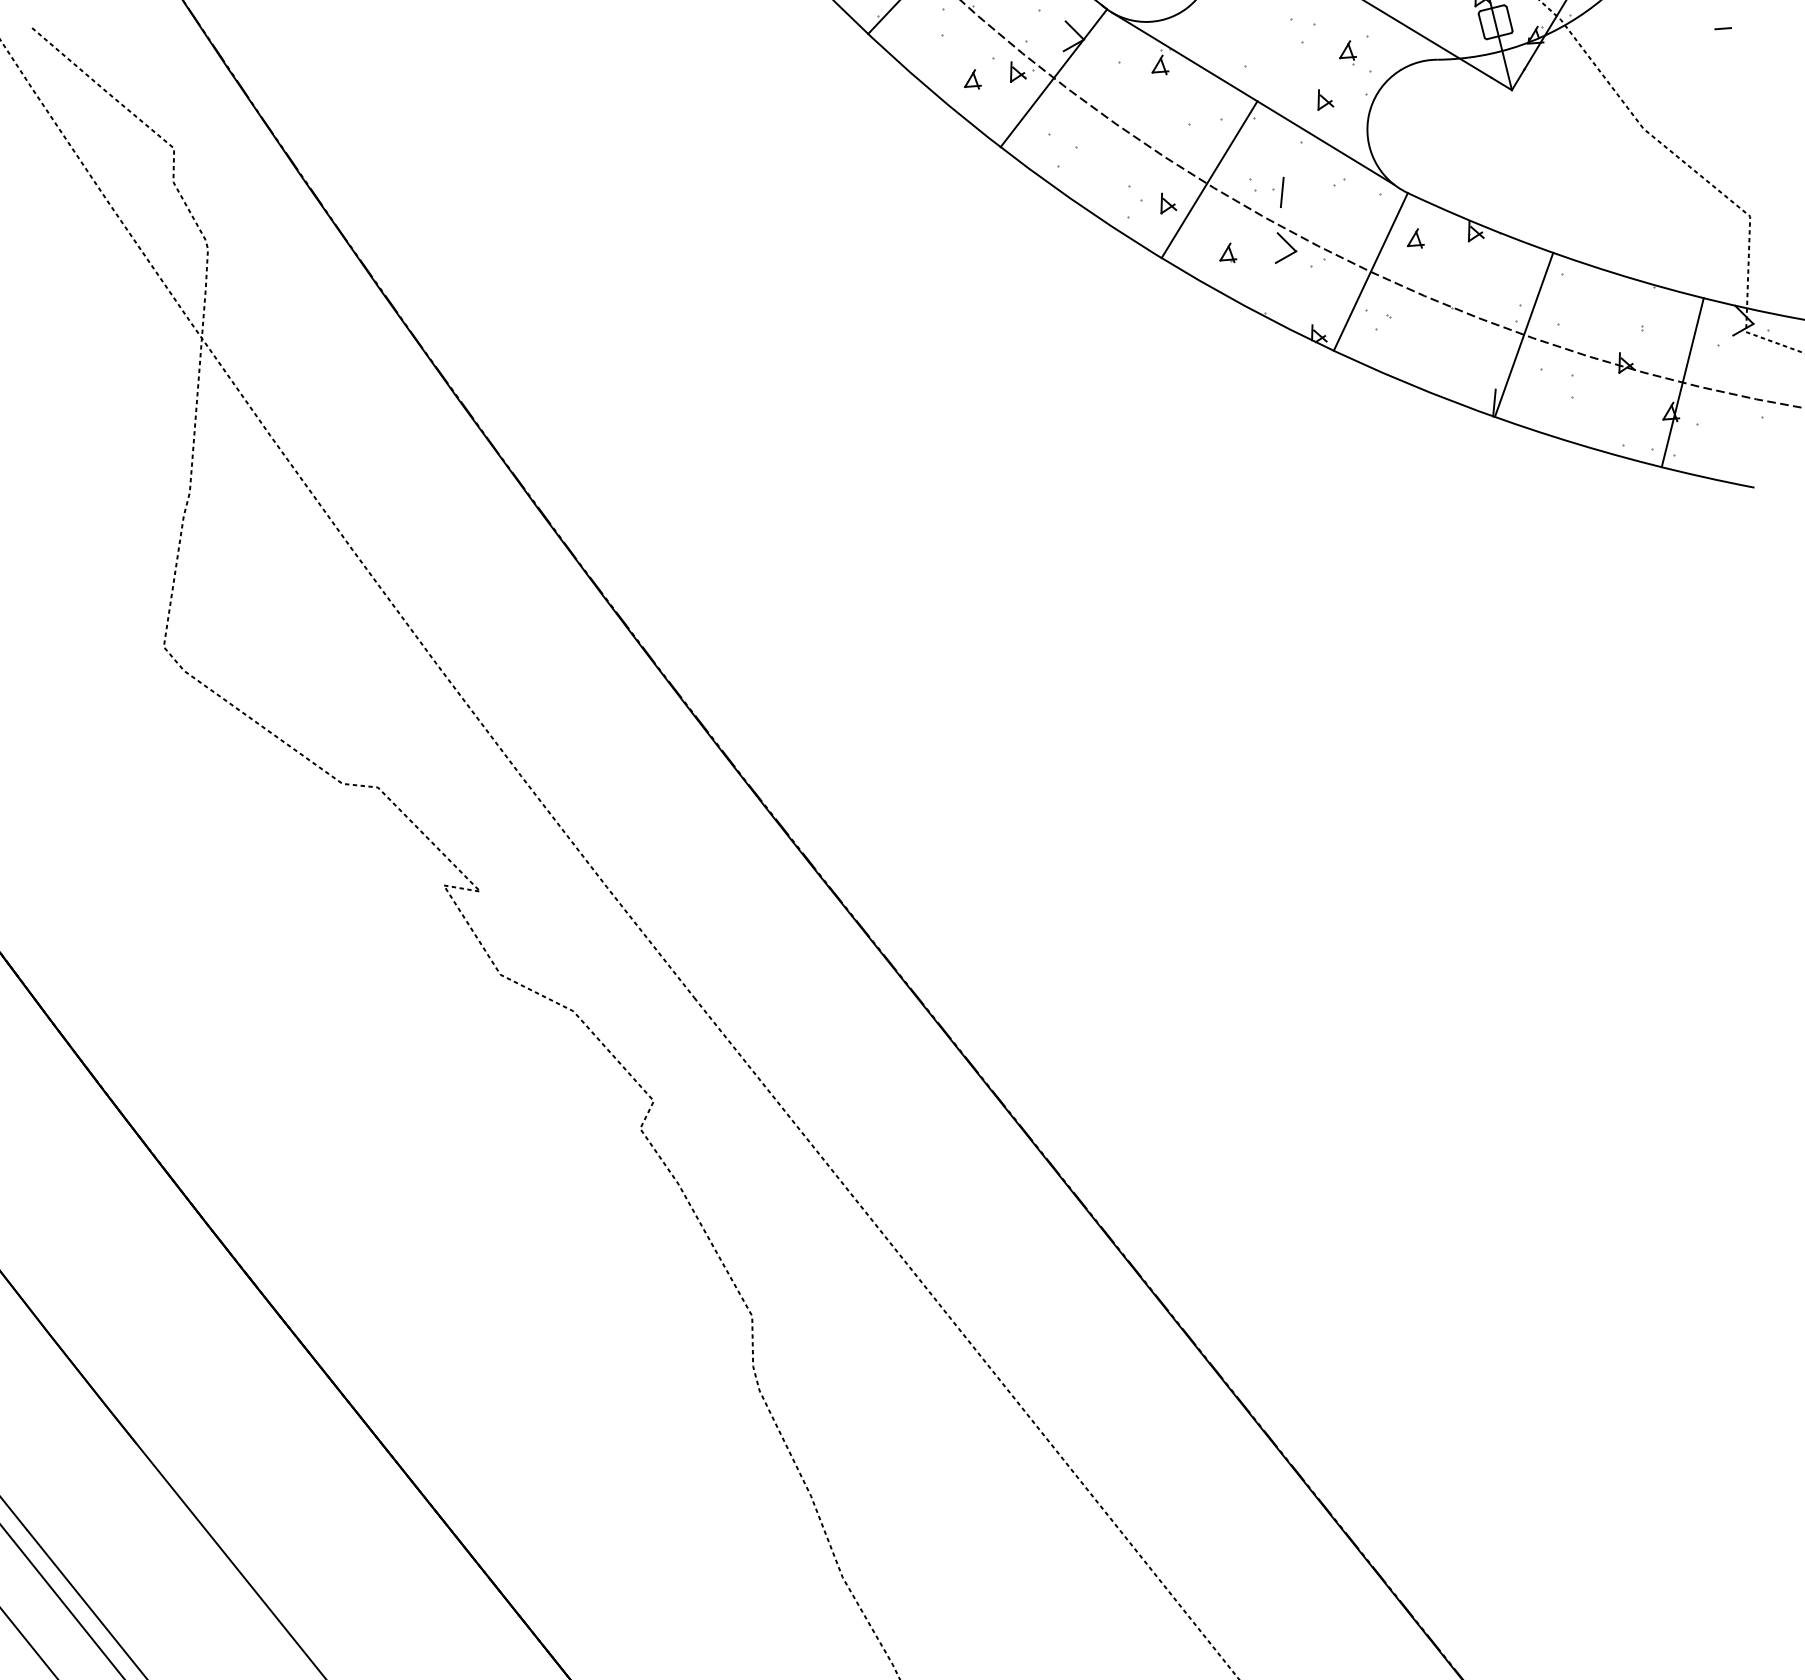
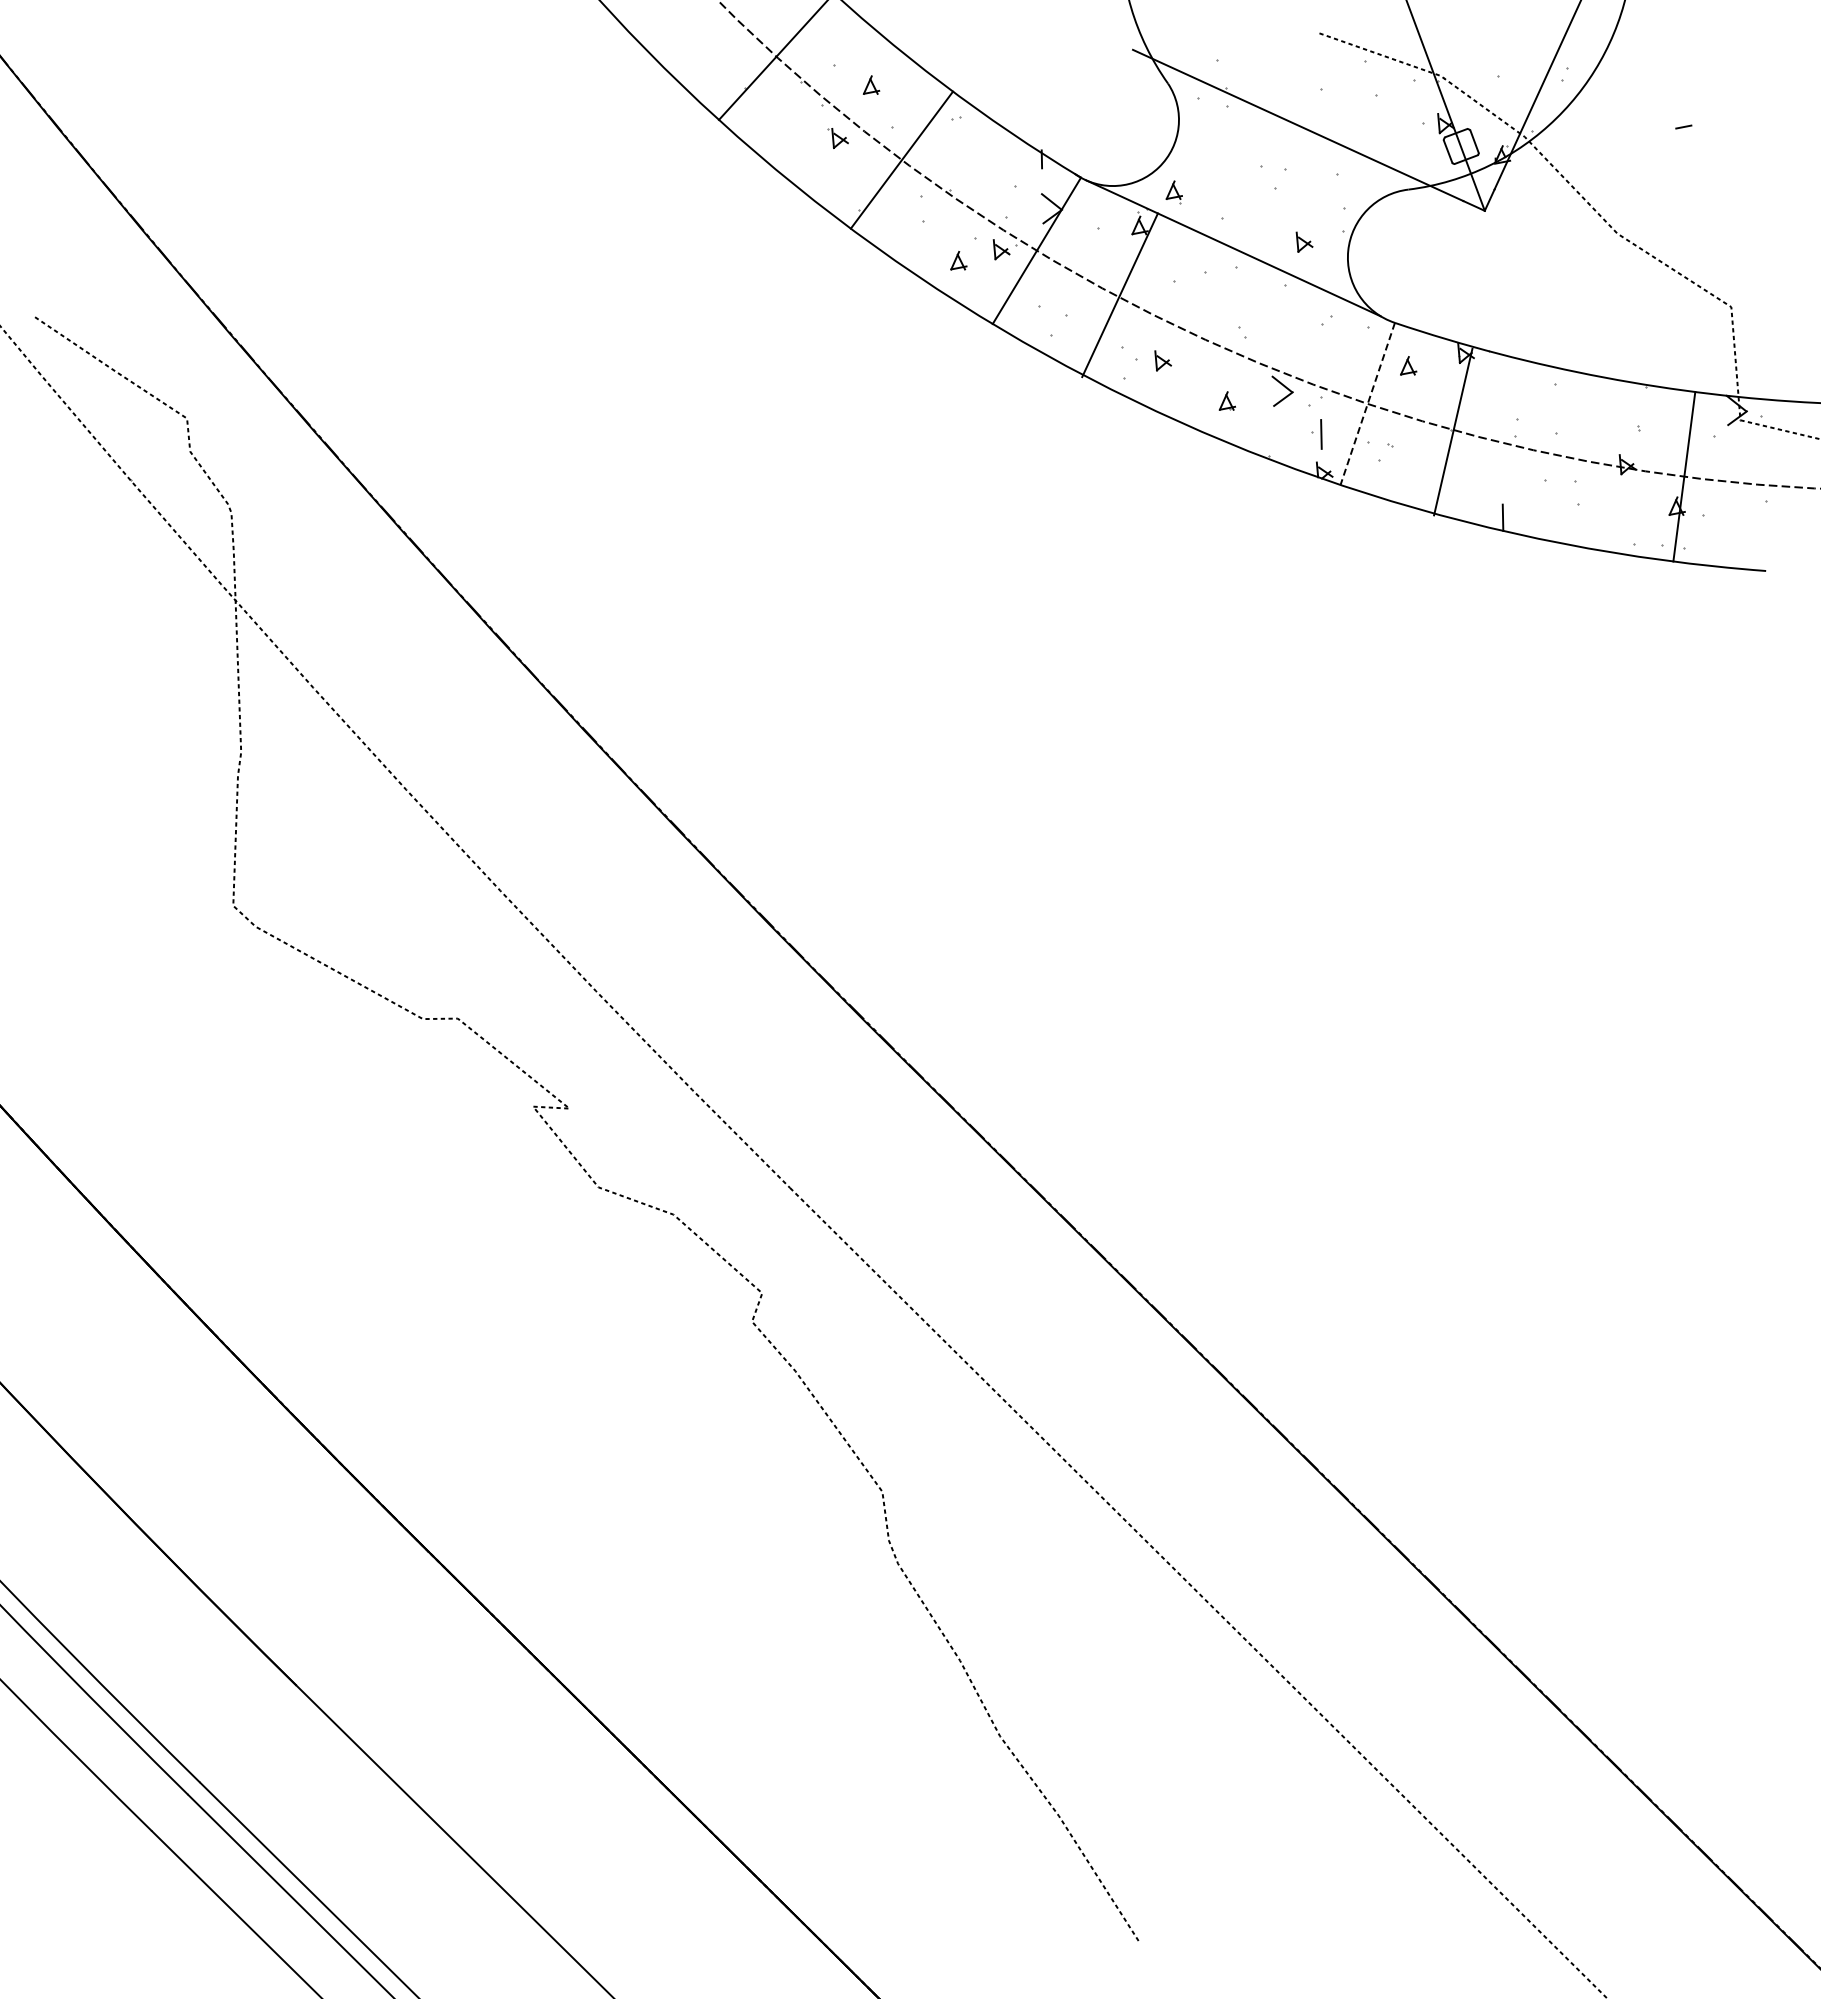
part: (1347, 52) -> (1173, 192), moved
line: (1208, 179) -> (1119, 295), moved
part: (1277, 191) -> (1316, 434), moved
line: (1370, 272) -> (1367, 404), solid -> dashed
line: (1524, 334) -> (1453, 431), moved

